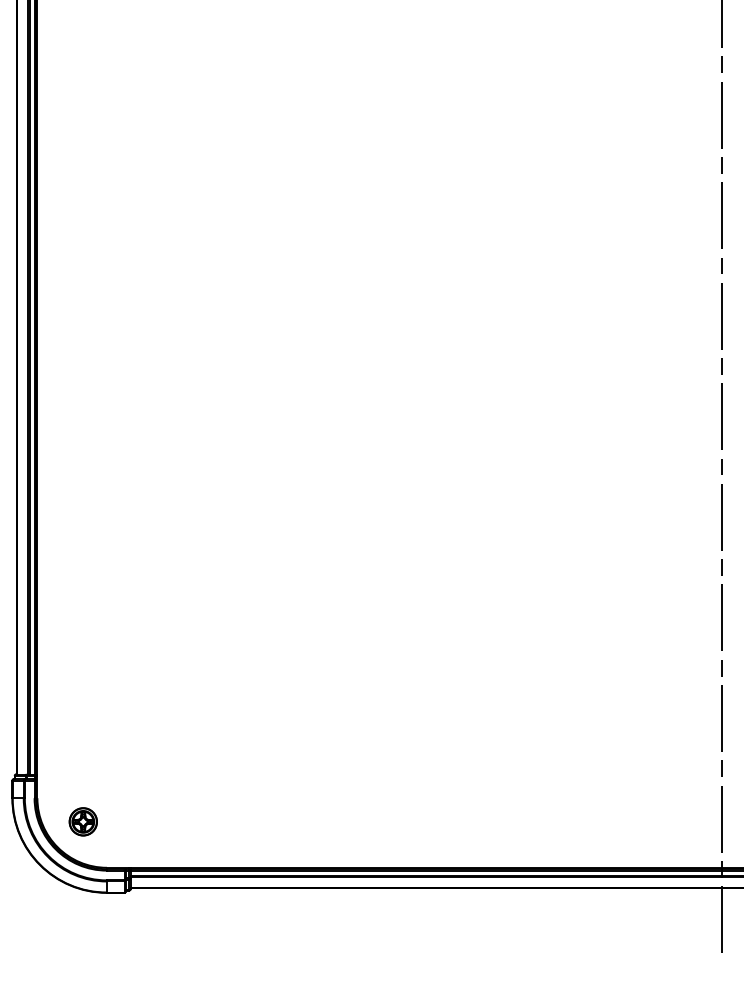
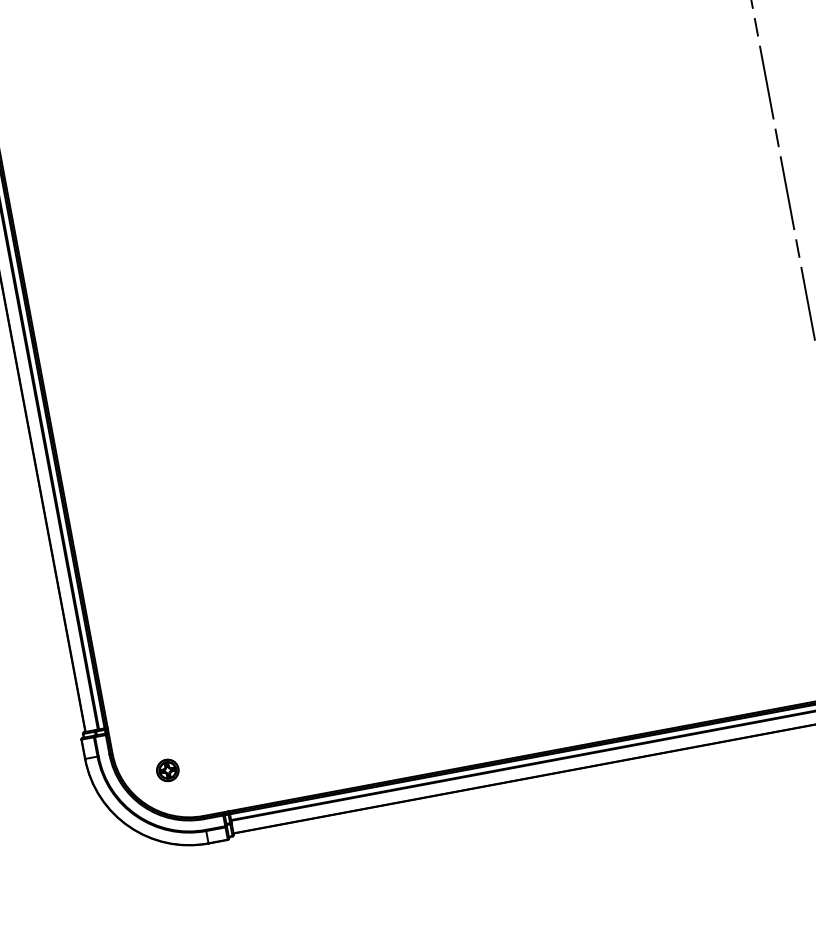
part: (82, 821) -> (166, 770), size x0.7

